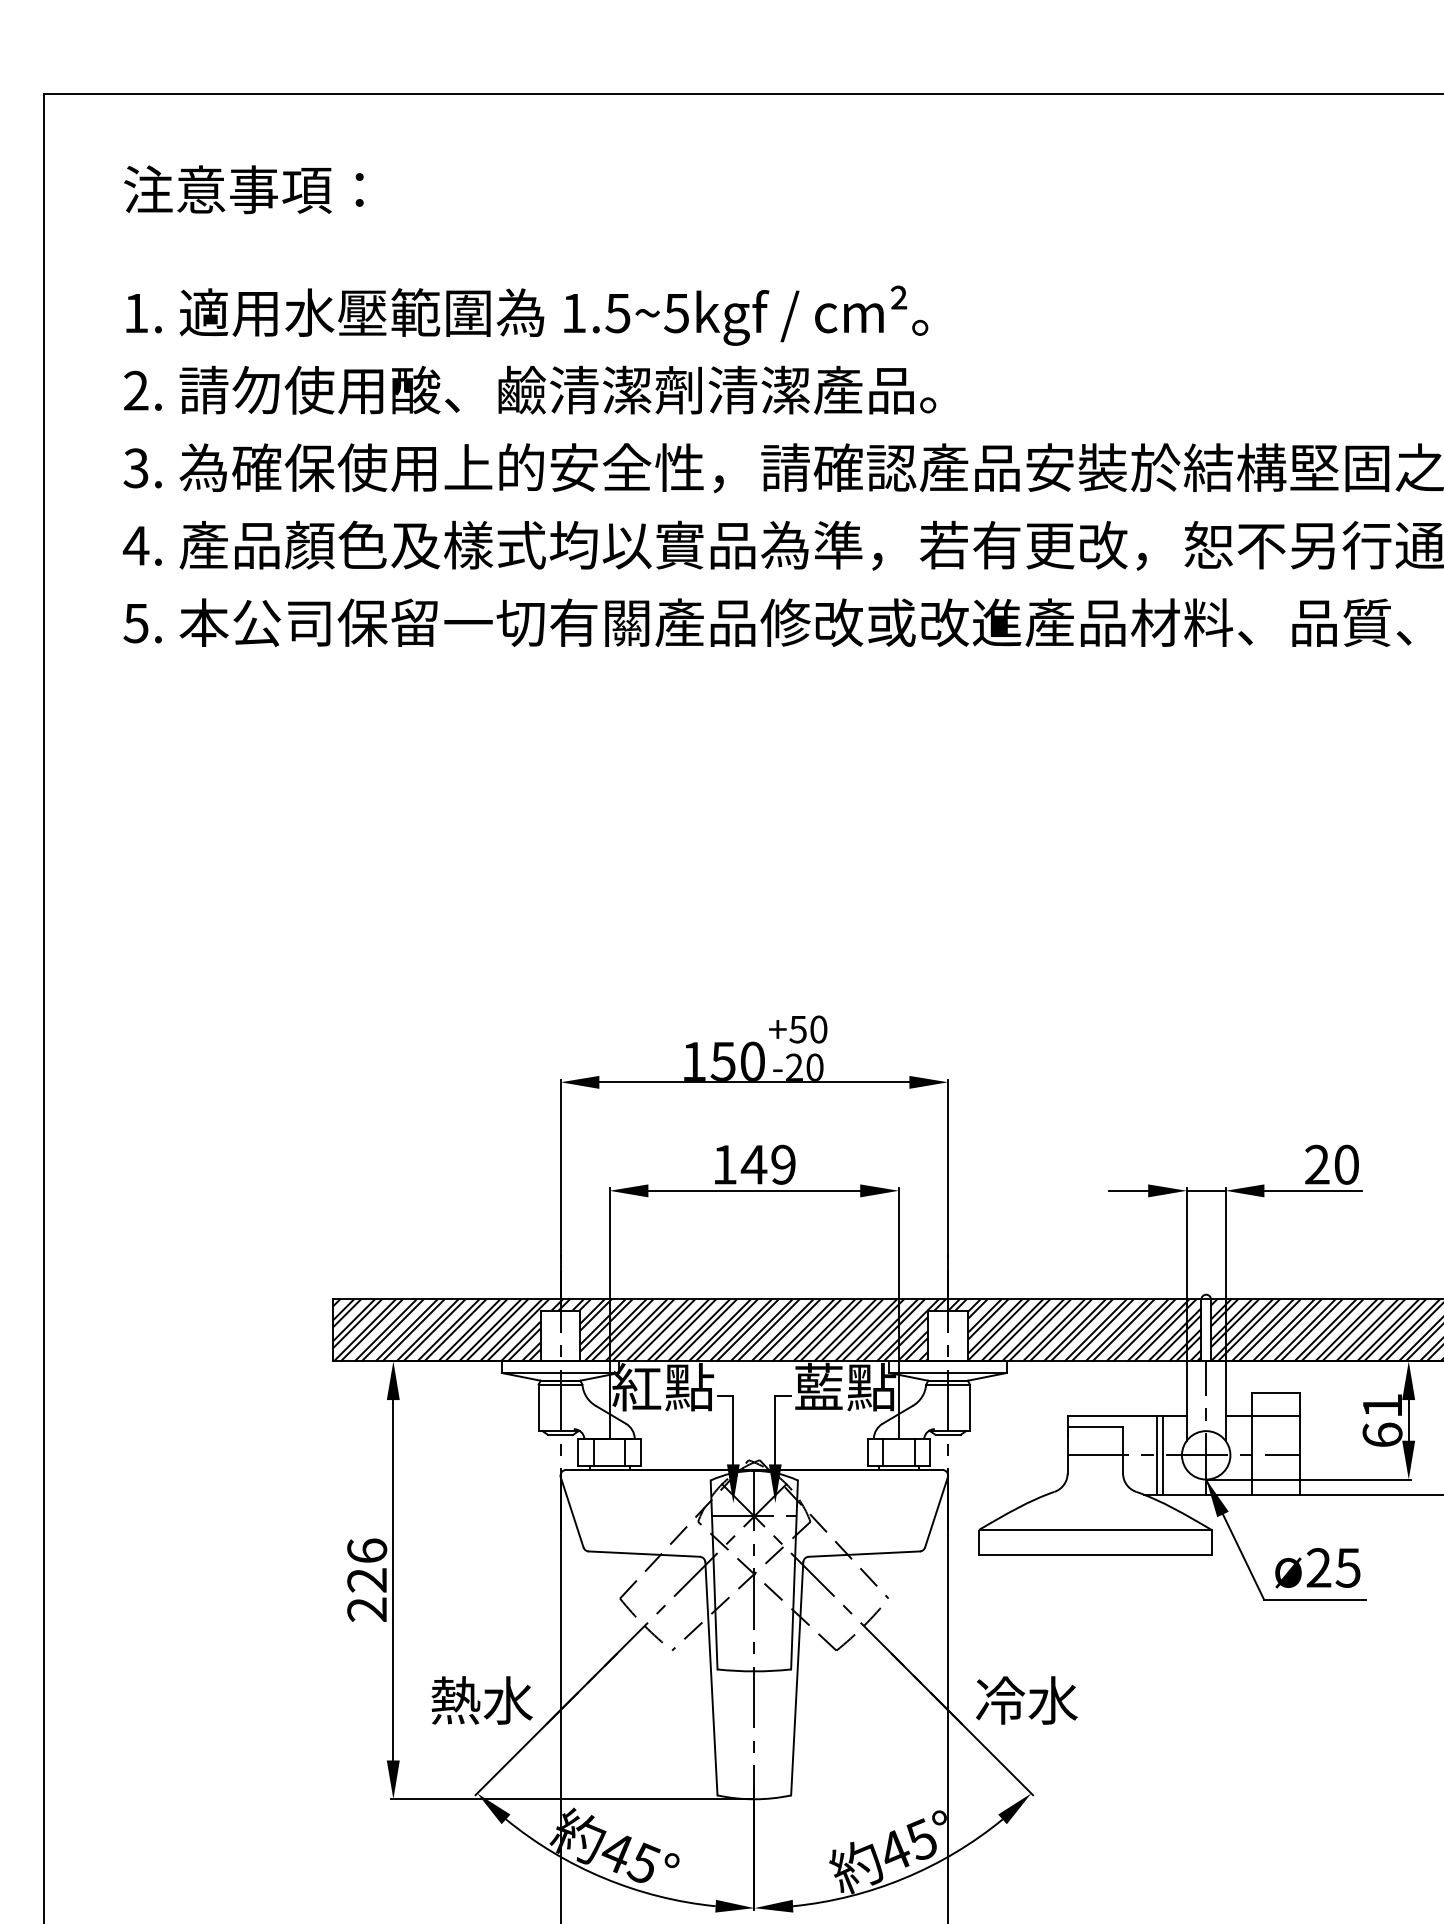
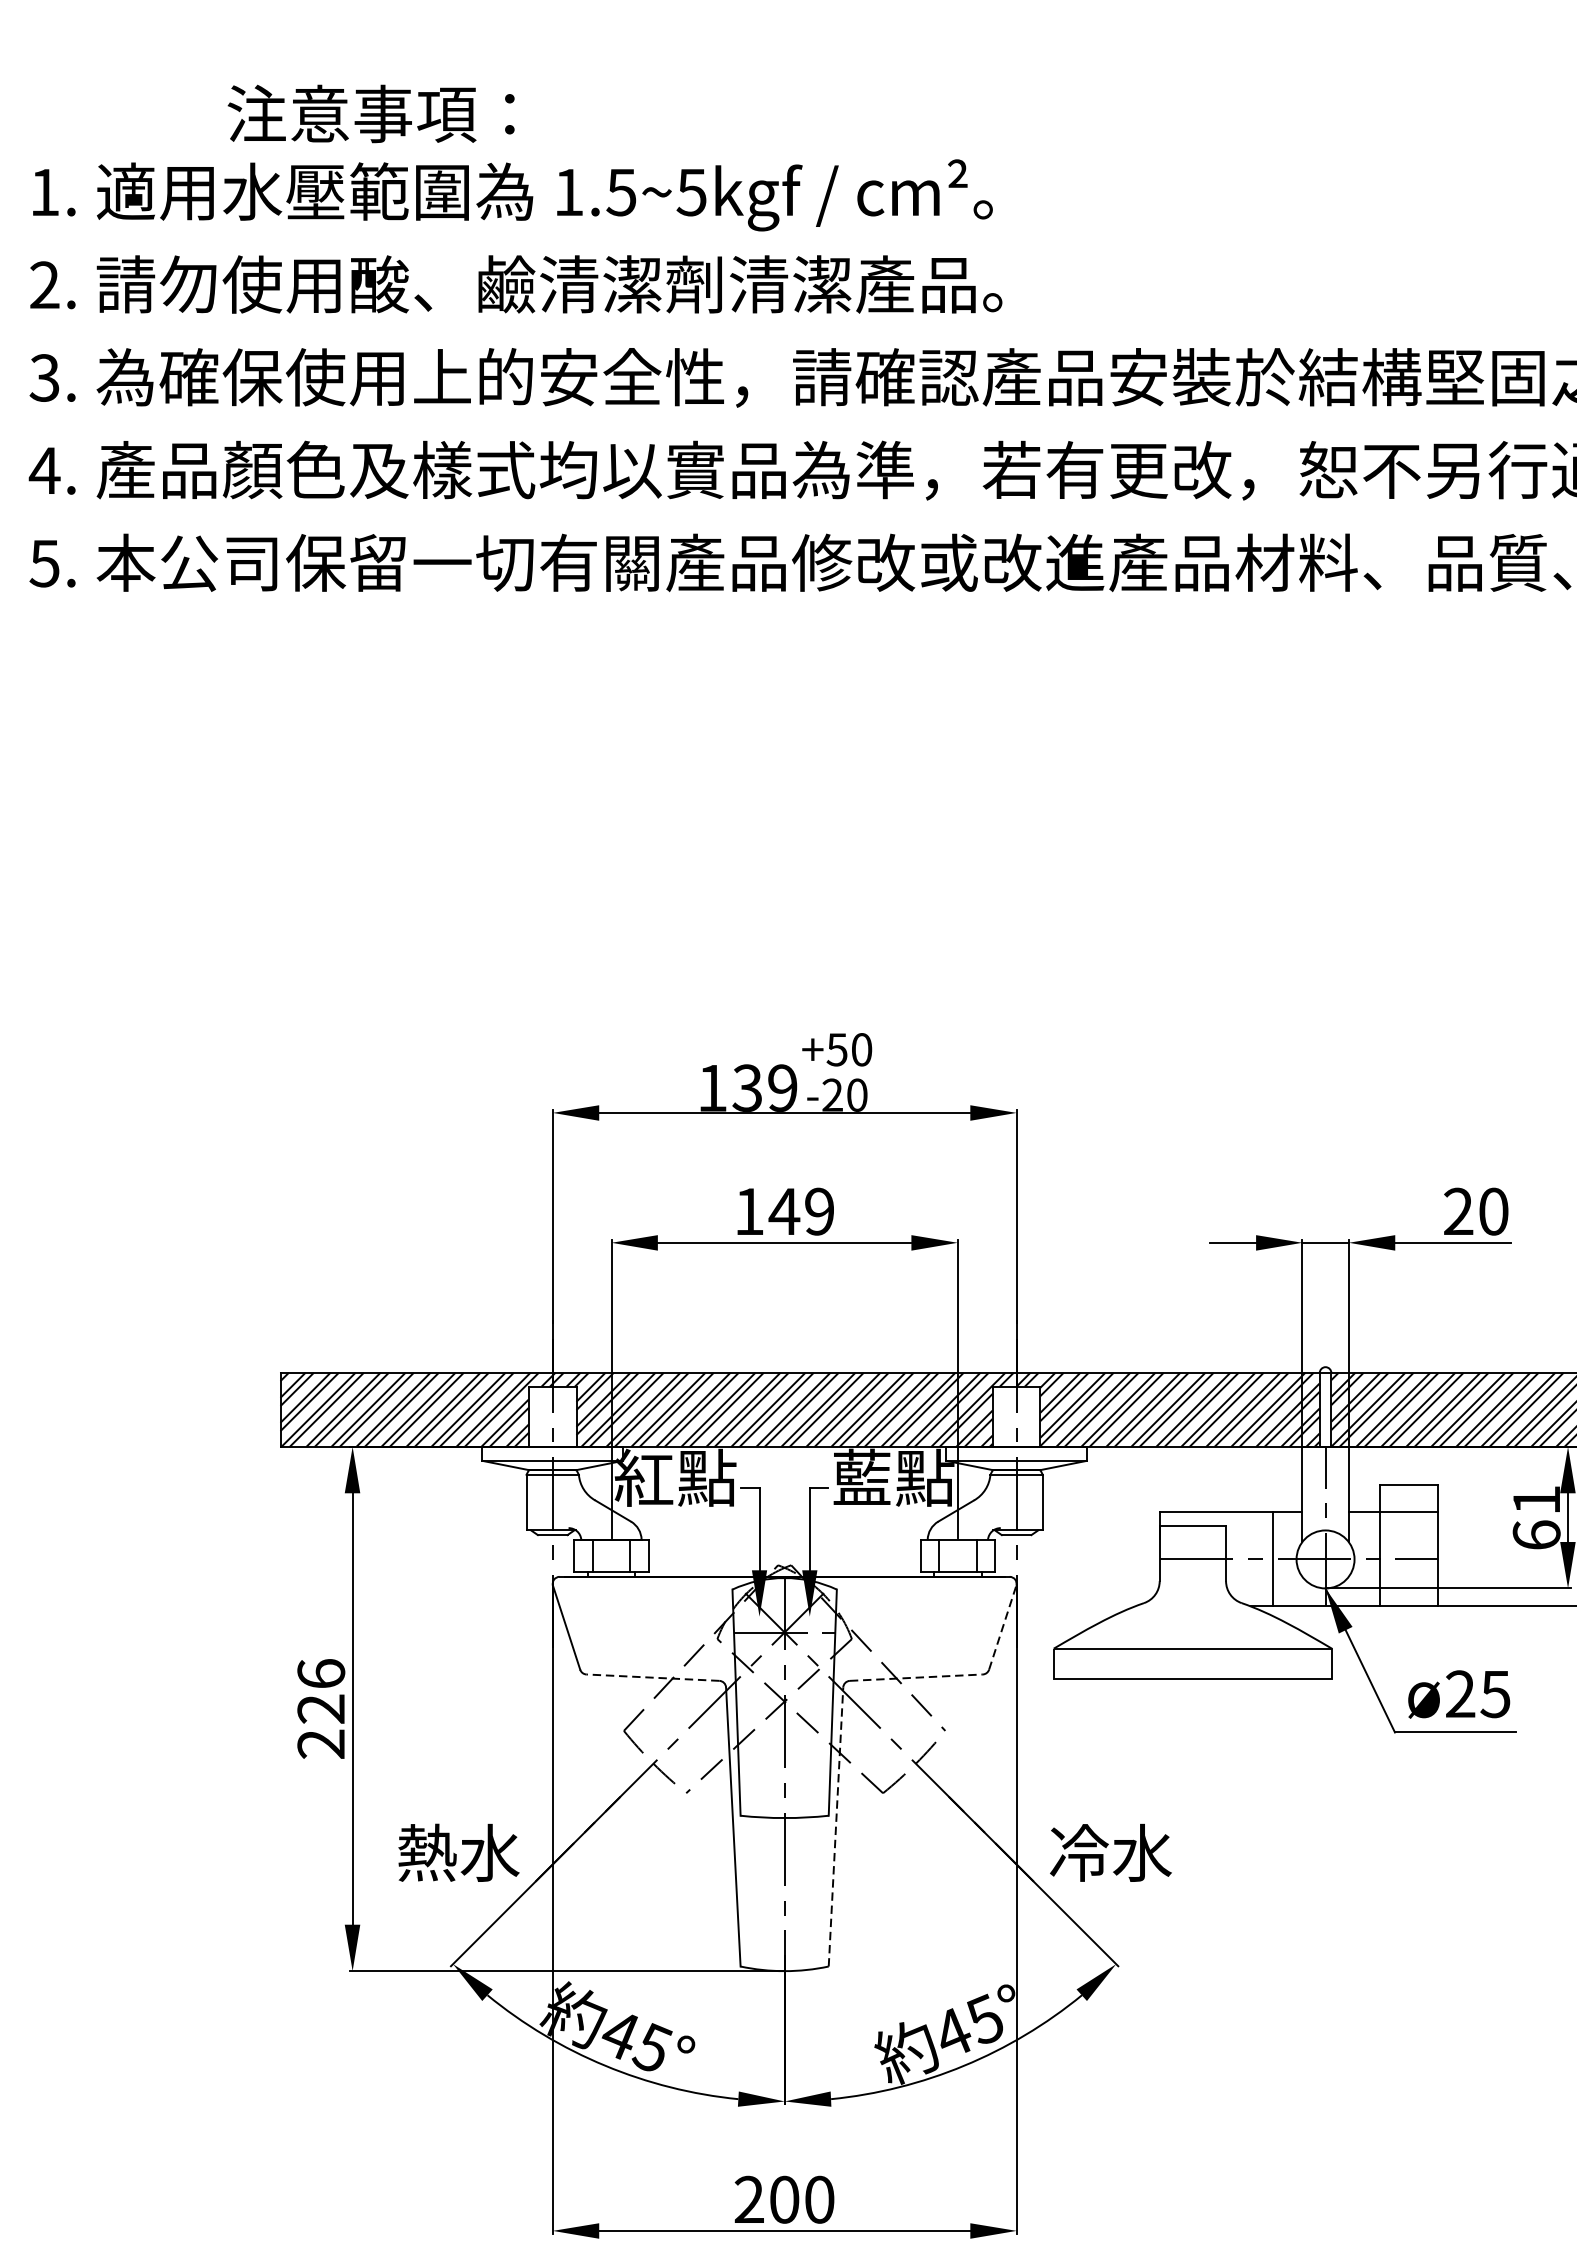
text: (243, 189) -> (370, 113), moved
text: (737, 1060) -> (764, 1086), 150 -> 139
line: (1156, 1455) -> (1266, 1559), removed
line: (936, 1512) -> (1002, 1627), solid -> dashed
line: (644, 1554) -> (653, 1678), solid -> dashed
line: (864, 1554) -> (916, 1678), solid -> dashed
line: (797, 1678) -> (836, 1826), solid -> dashed

